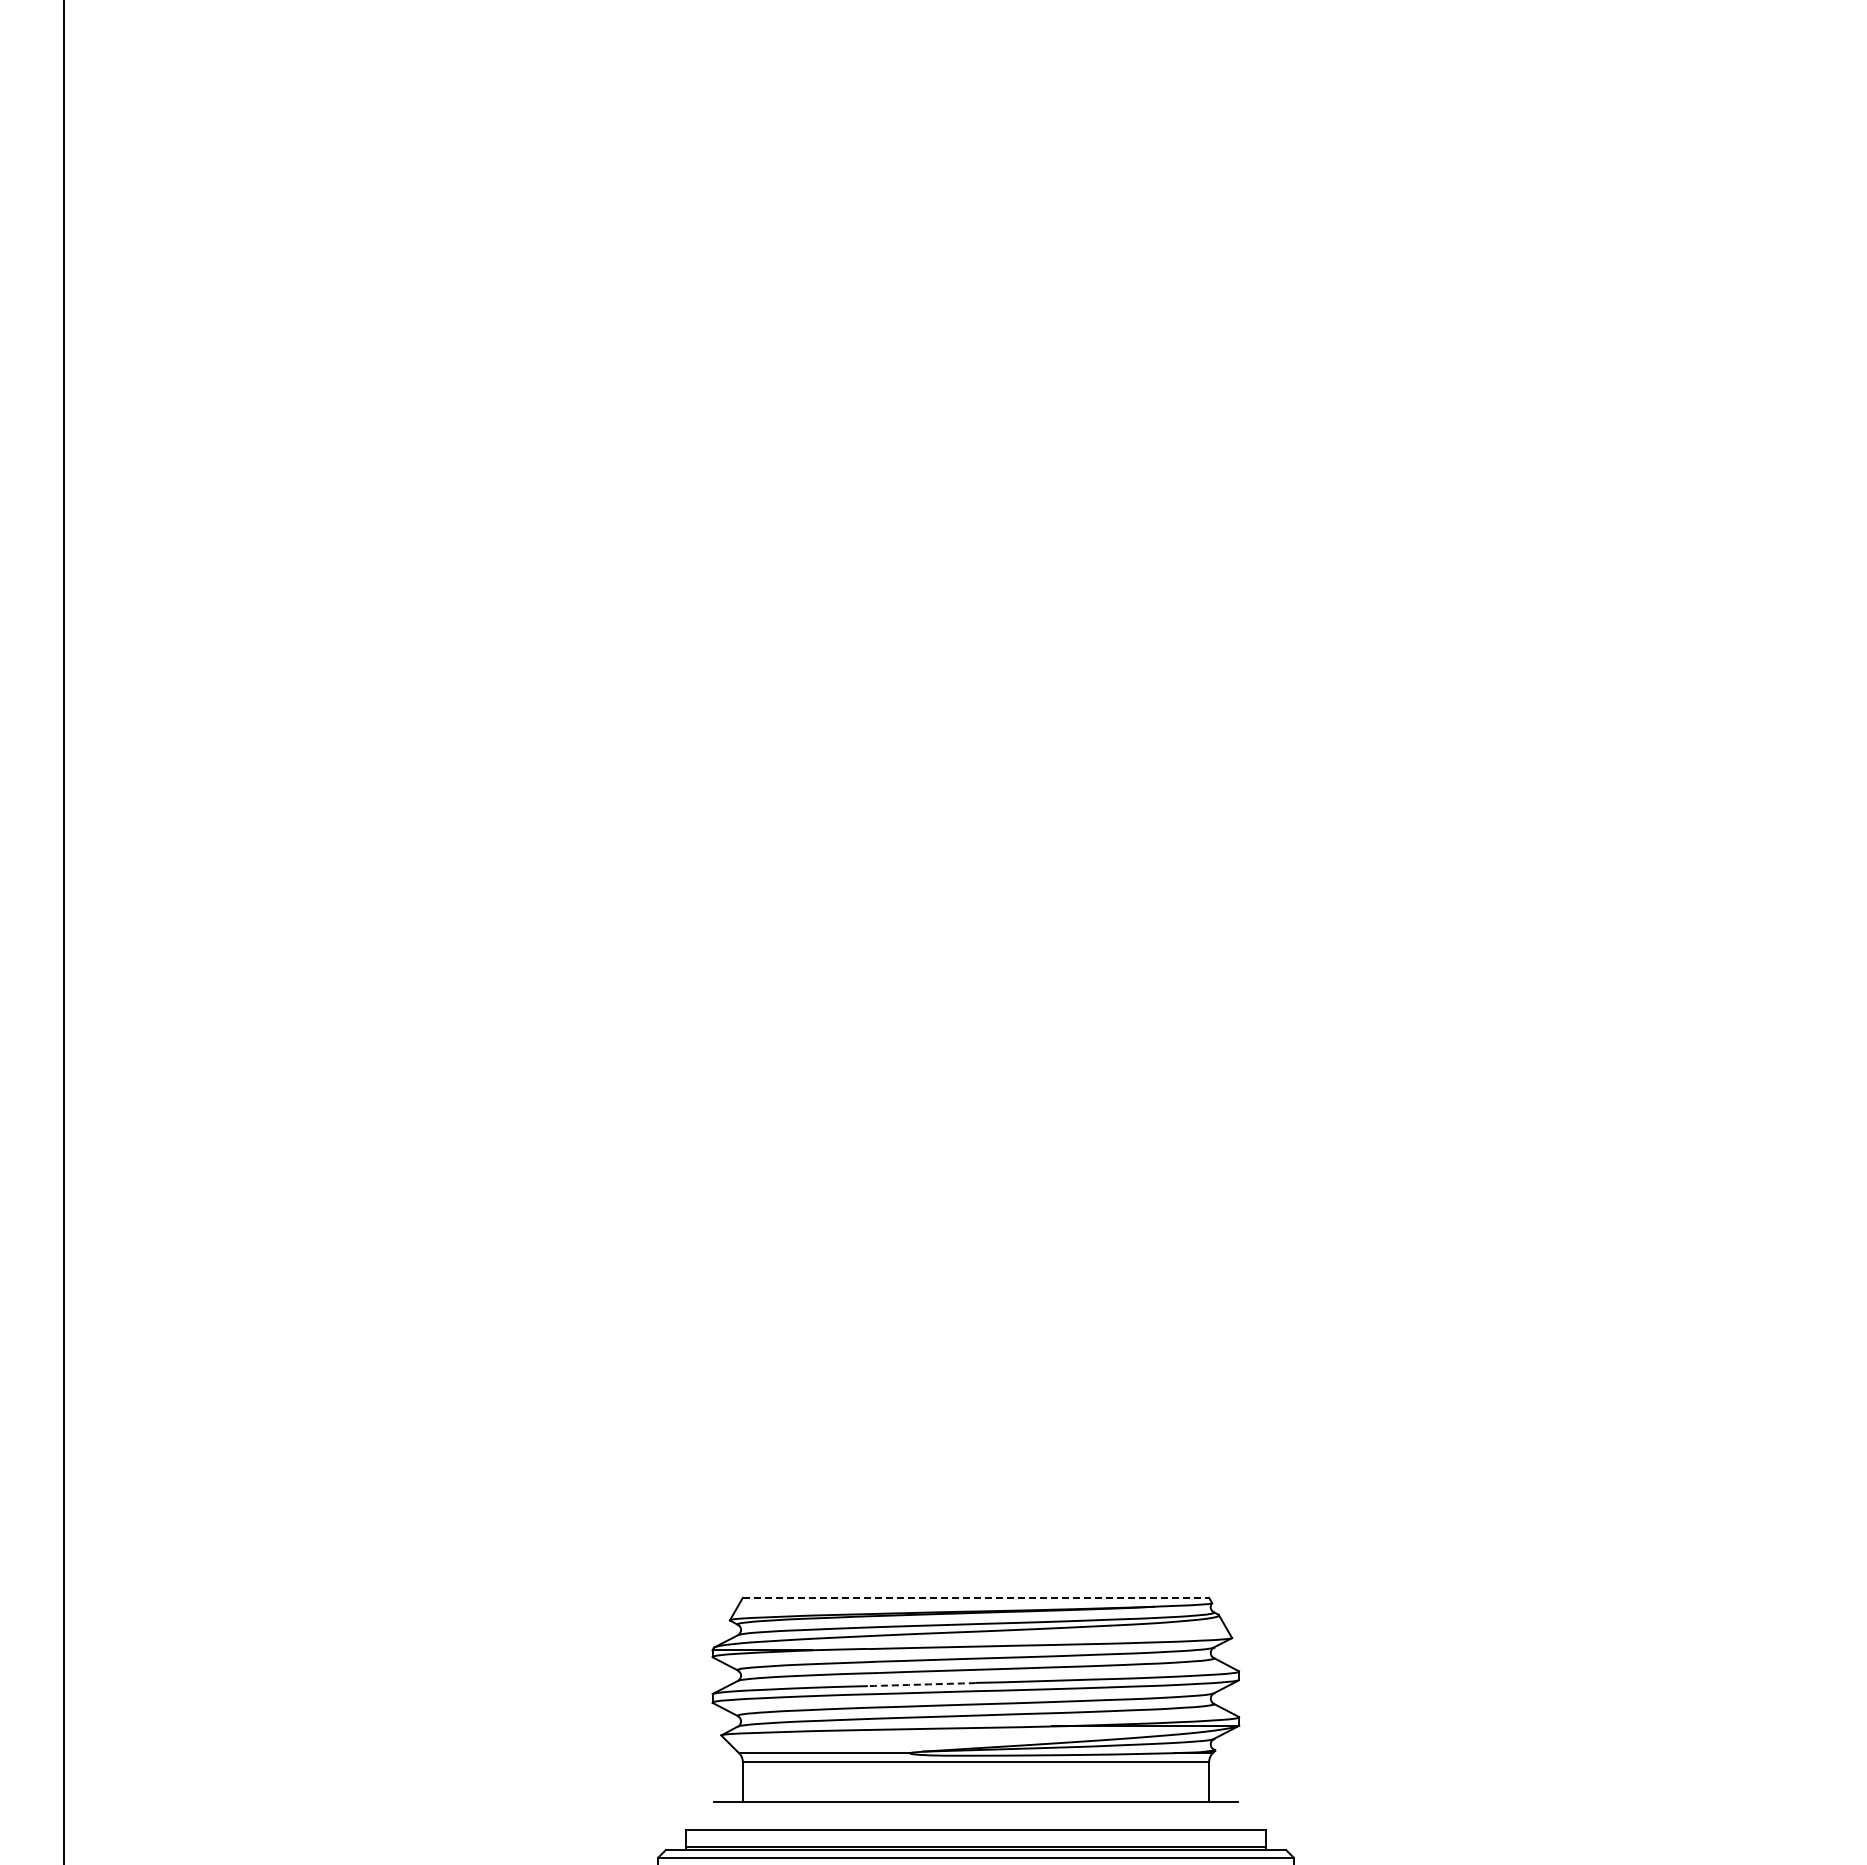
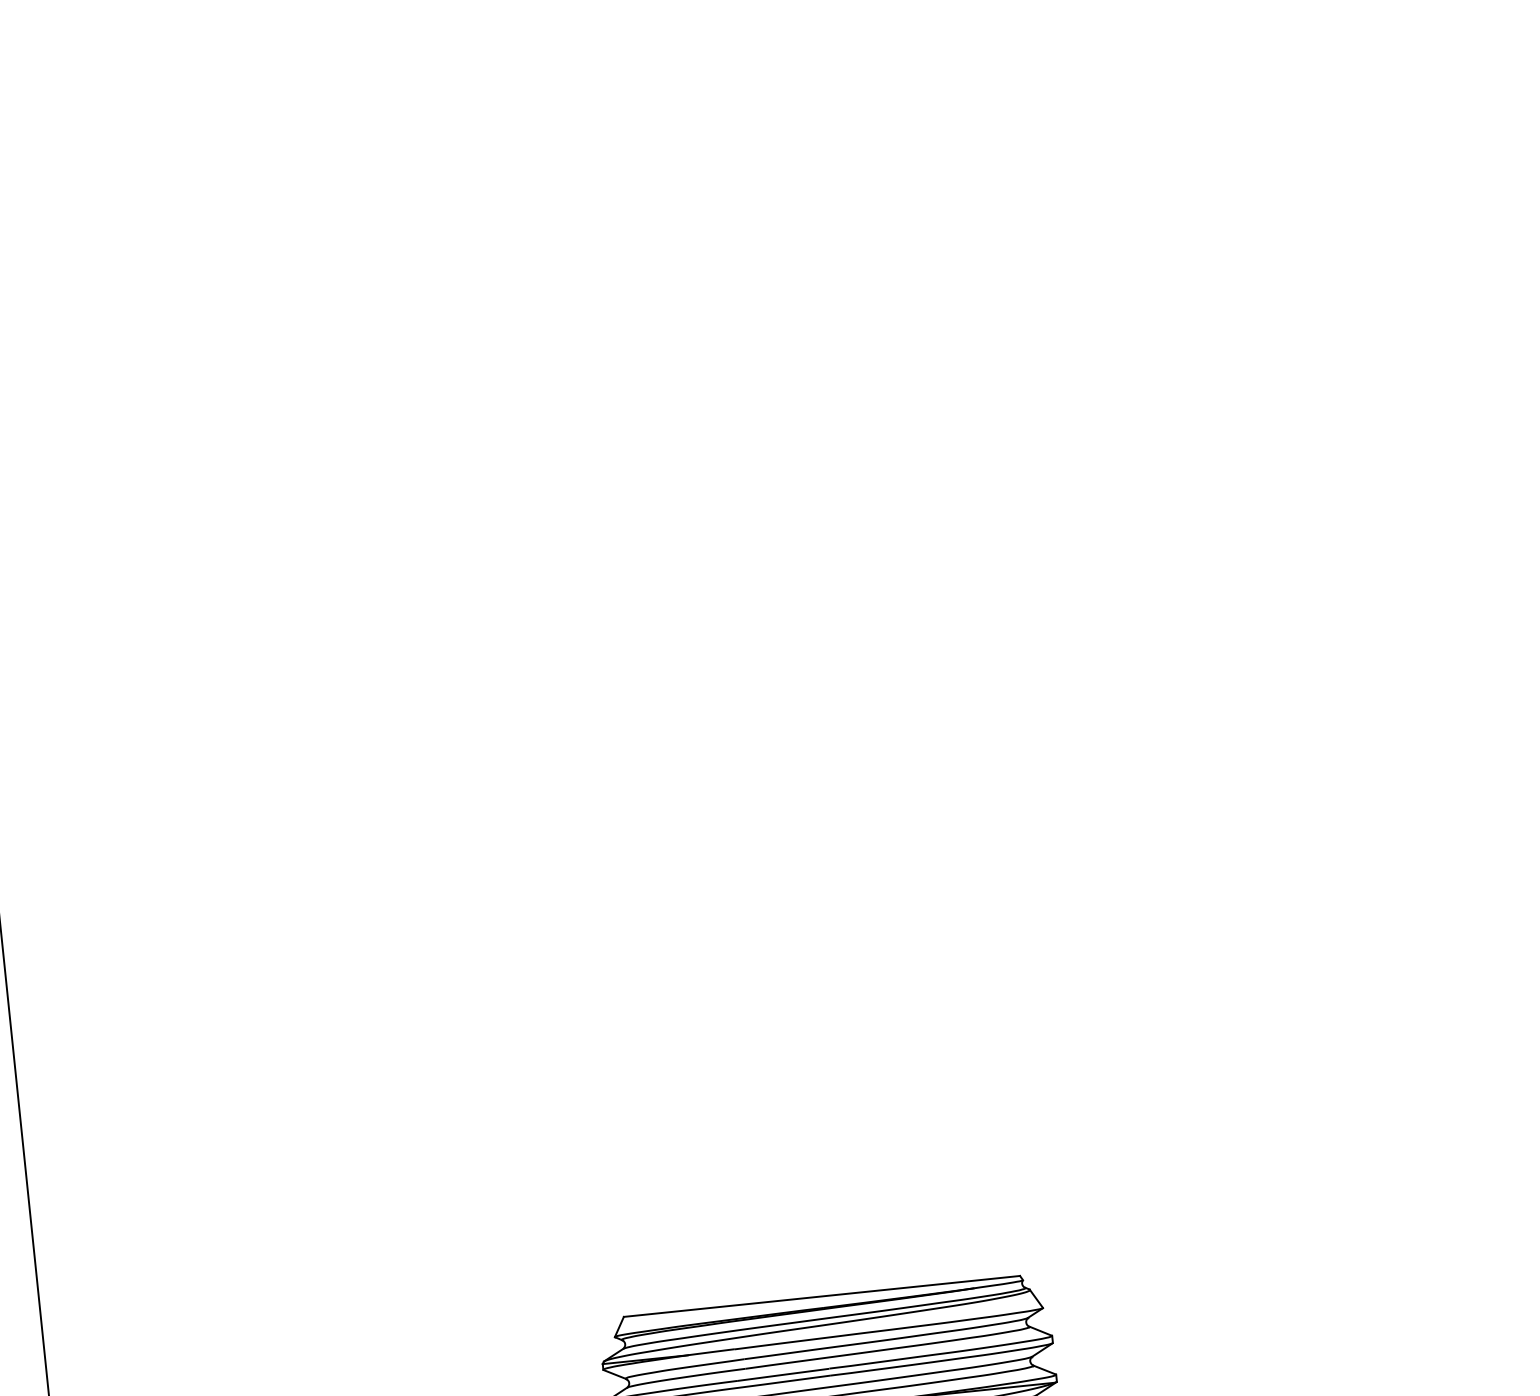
line: (976, 1597) -> (822, 1296), dashed -> solid
arc: (921, 1684) -> (783, 1374), dashed -> solid

